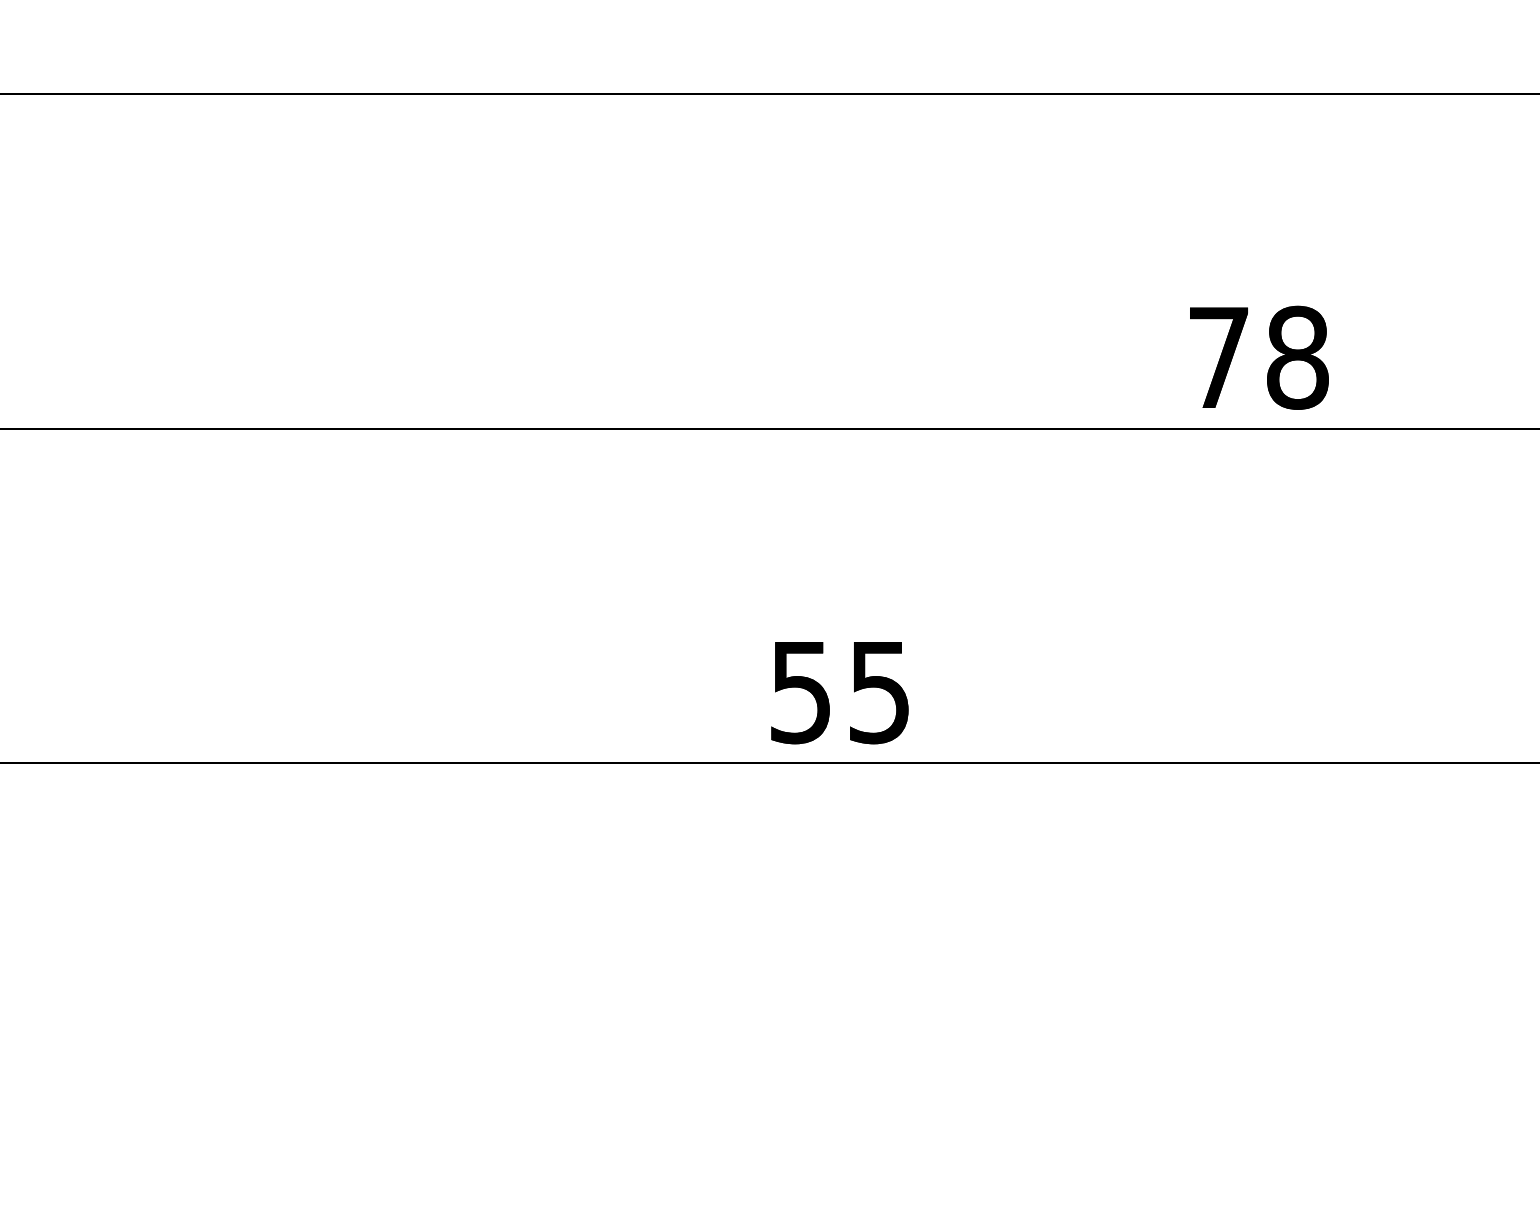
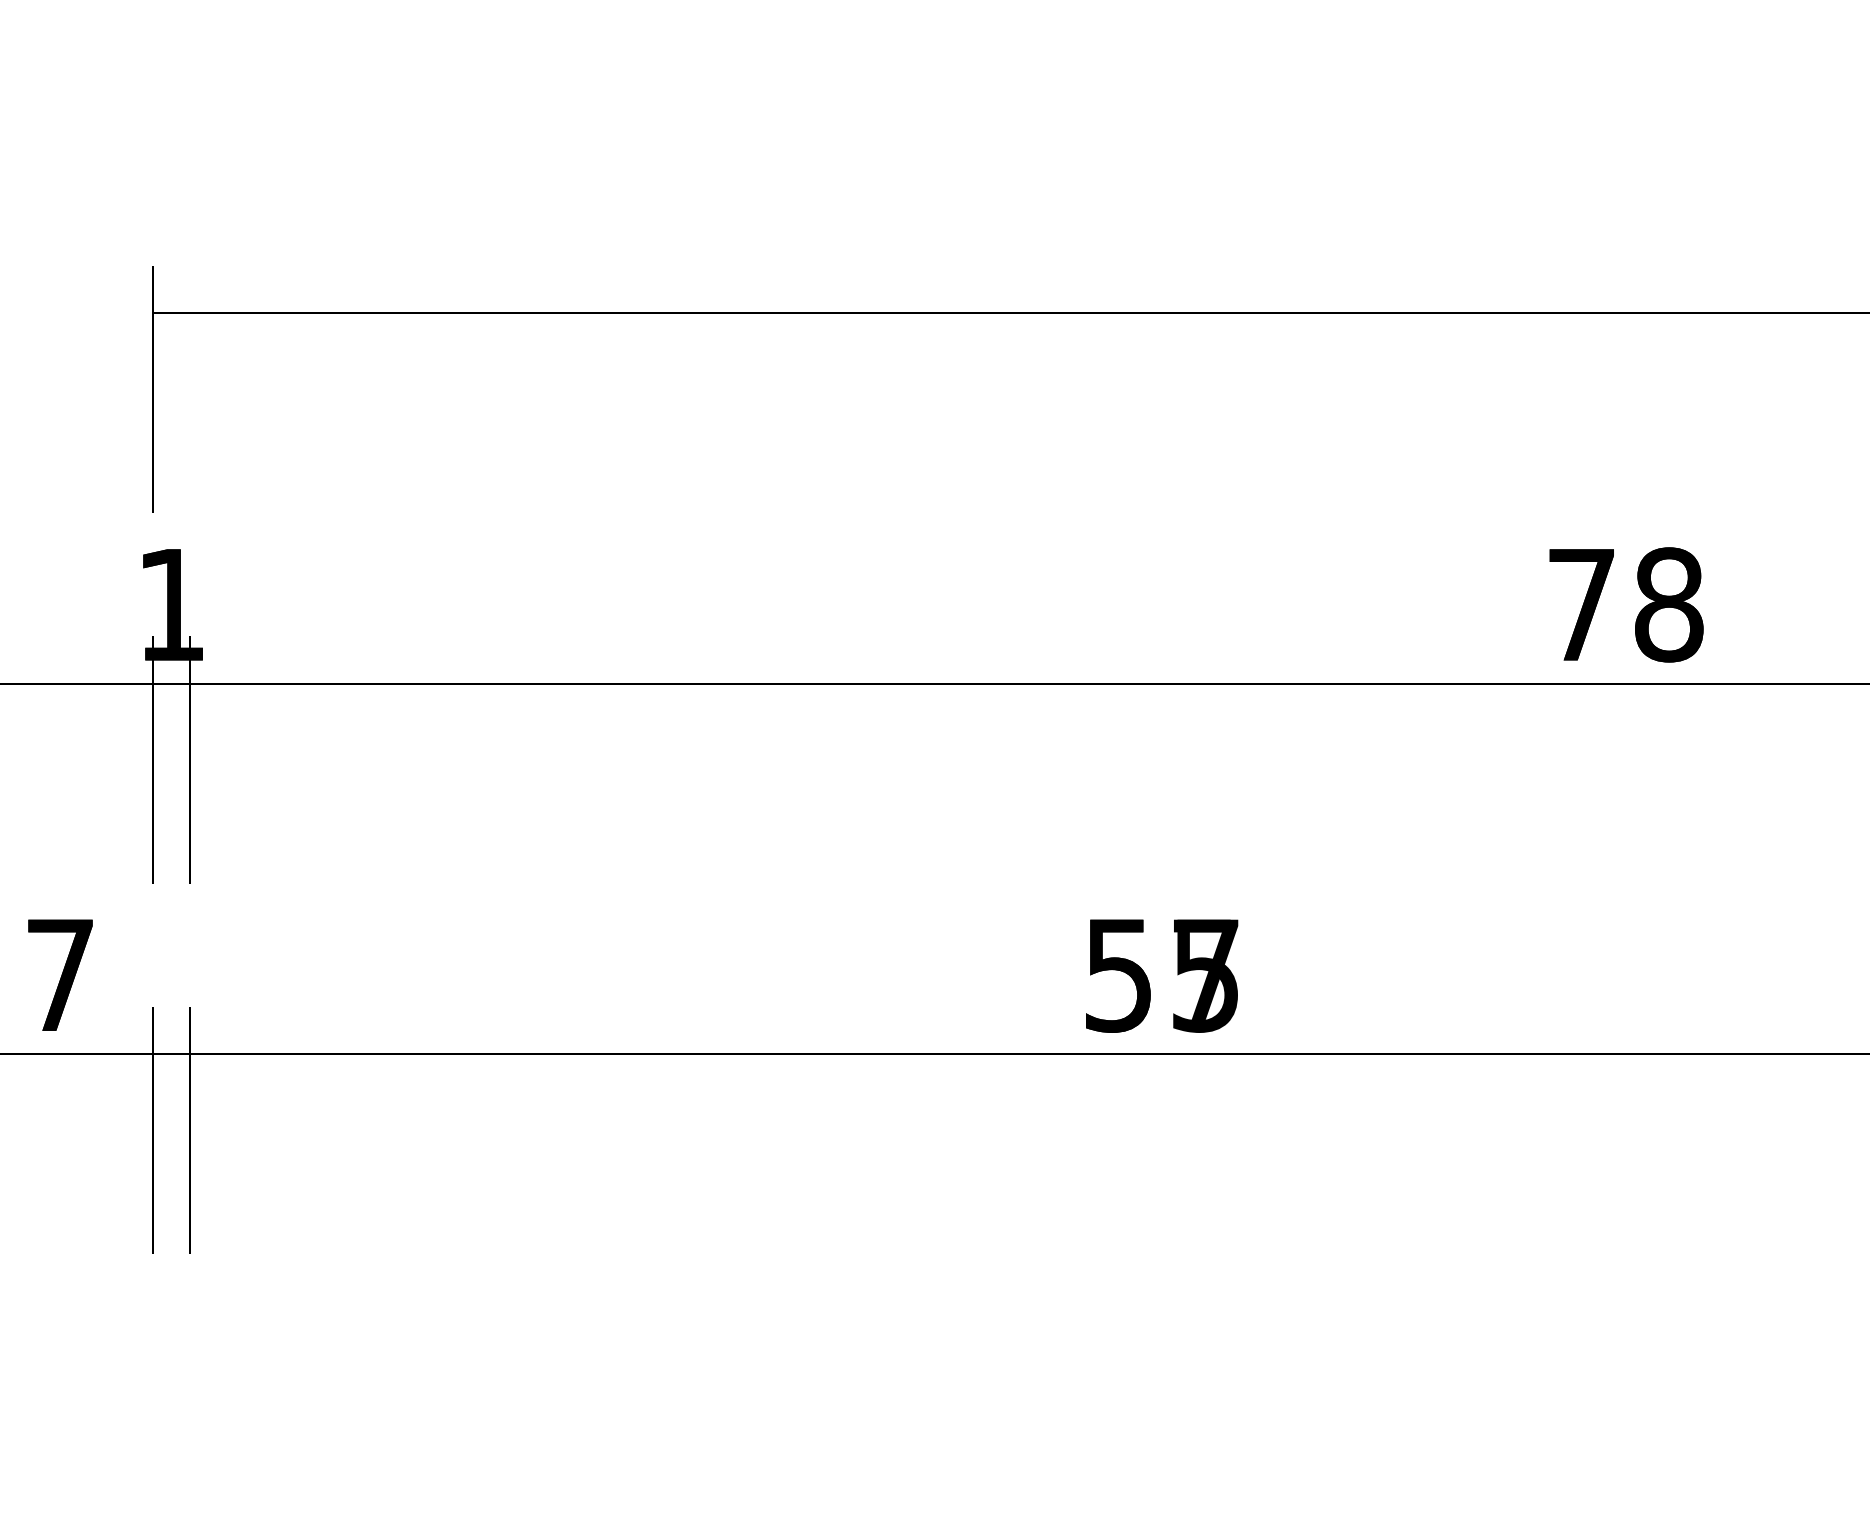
text: (879, 692) -> (1205, 975), 55 -> 57

